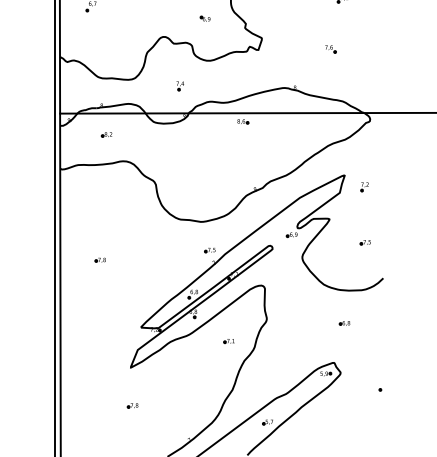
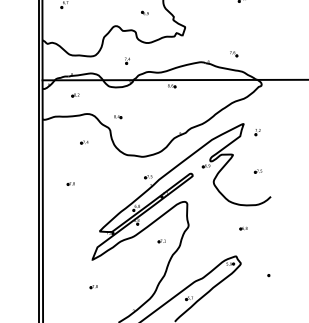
part: (330, 49) -> (233, 54), moved
part: (166, 165) -> (117, 116), added
part: (118, 201) -> (83, 142), added

